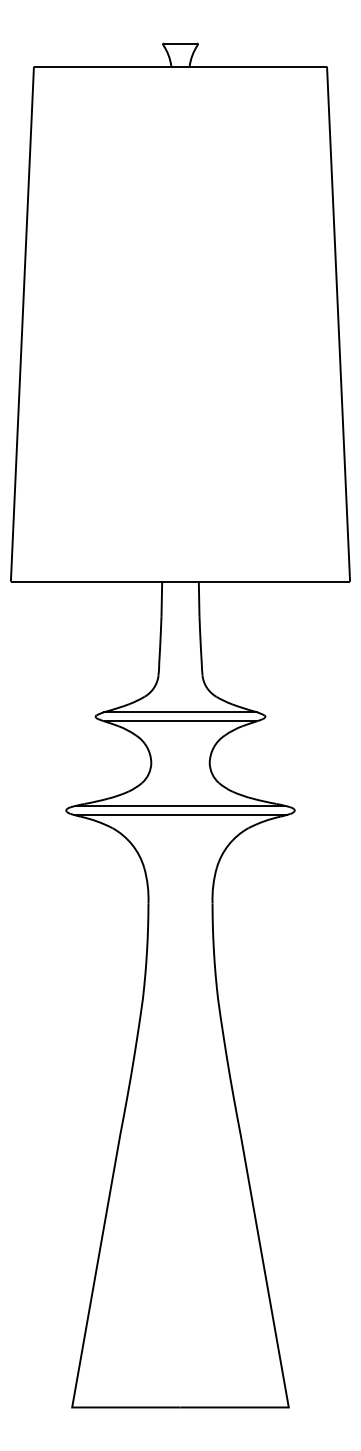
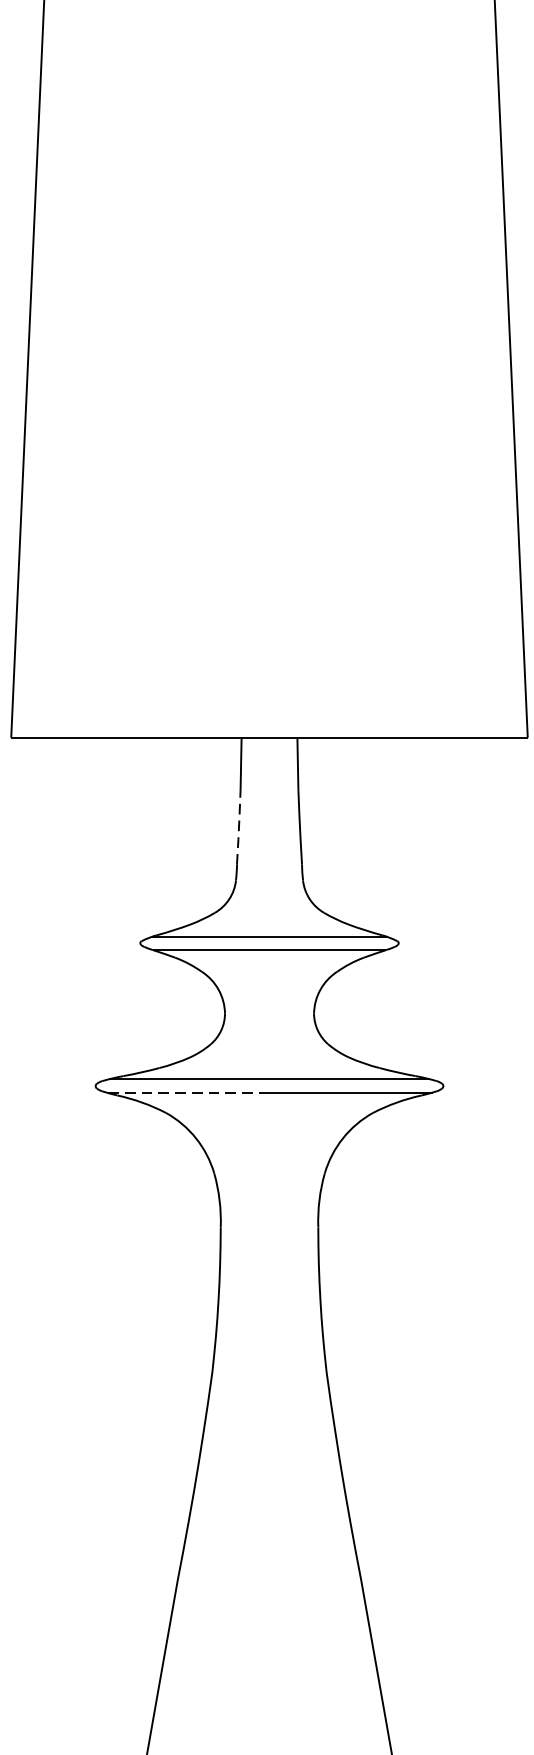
line: (160, 640) -> (239, 827), solid -> dashed
line: (126, 814) -> (187, 1092), solid -> dashed

